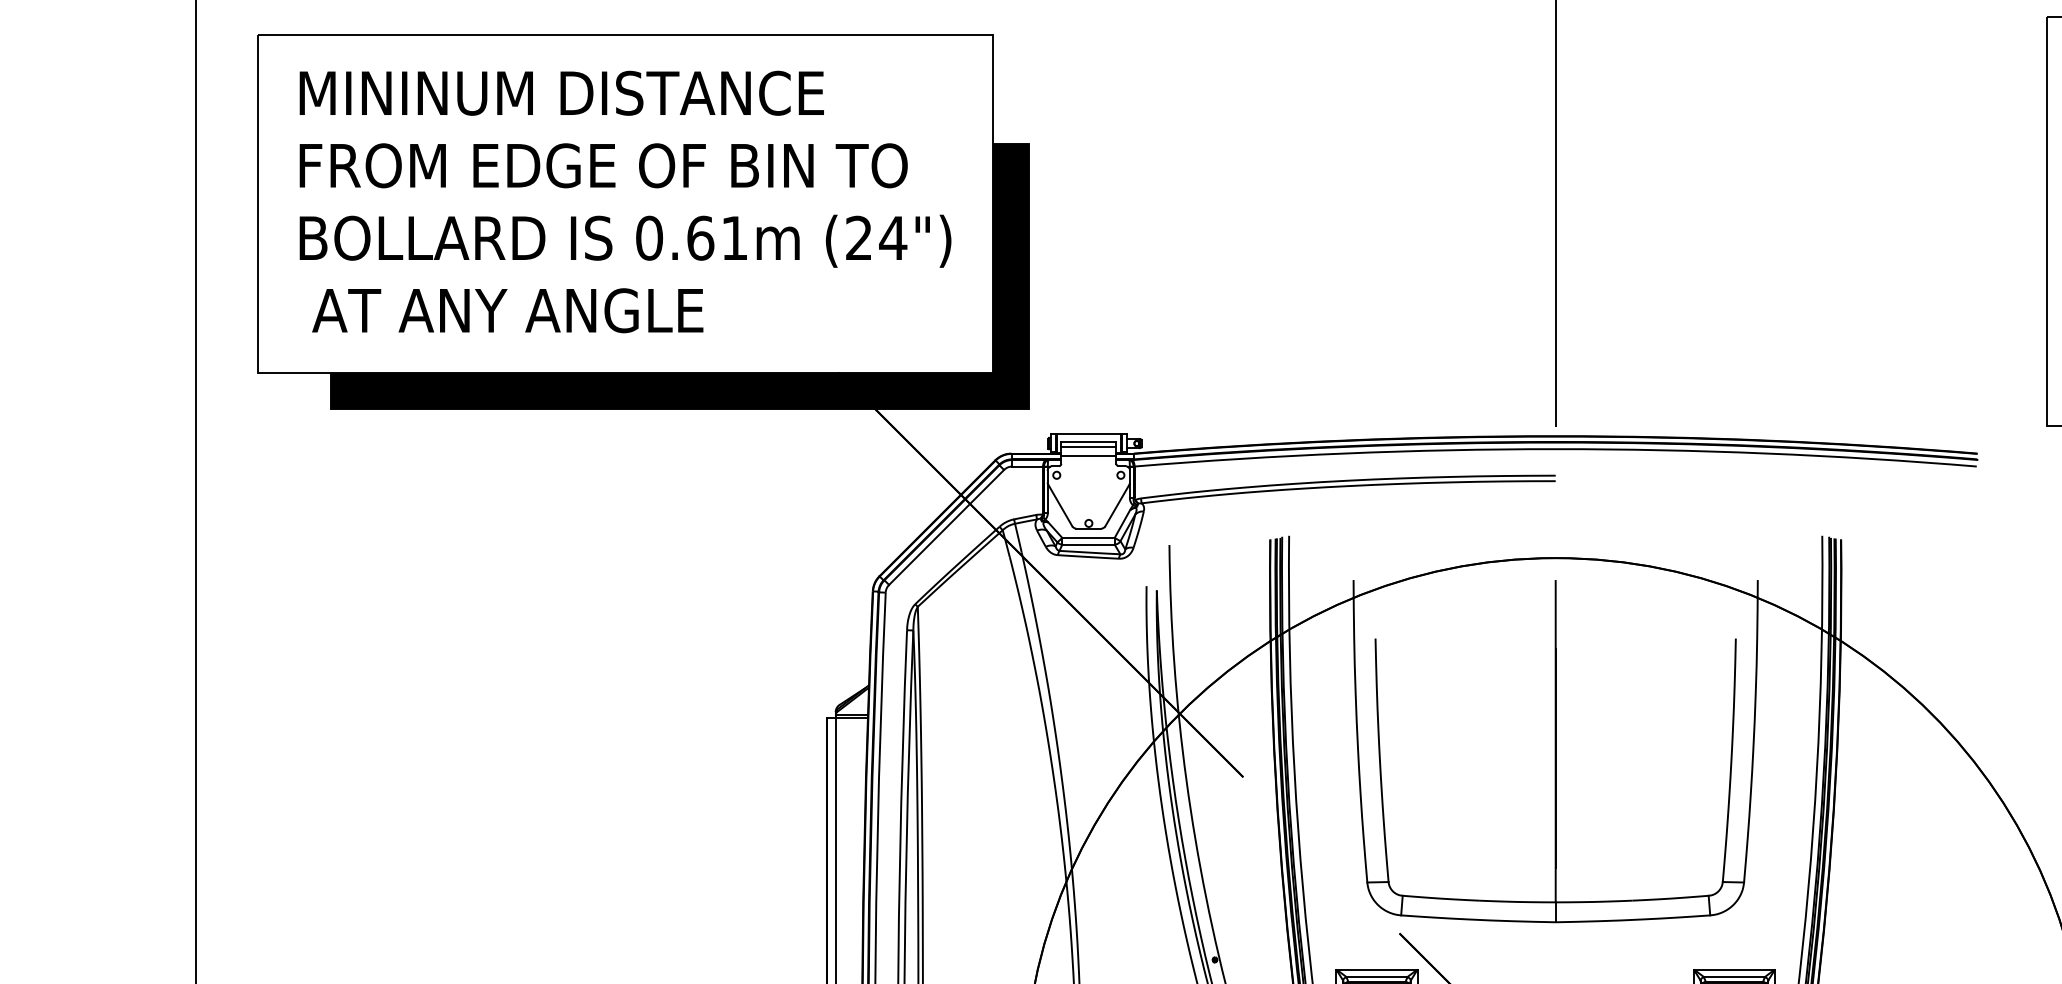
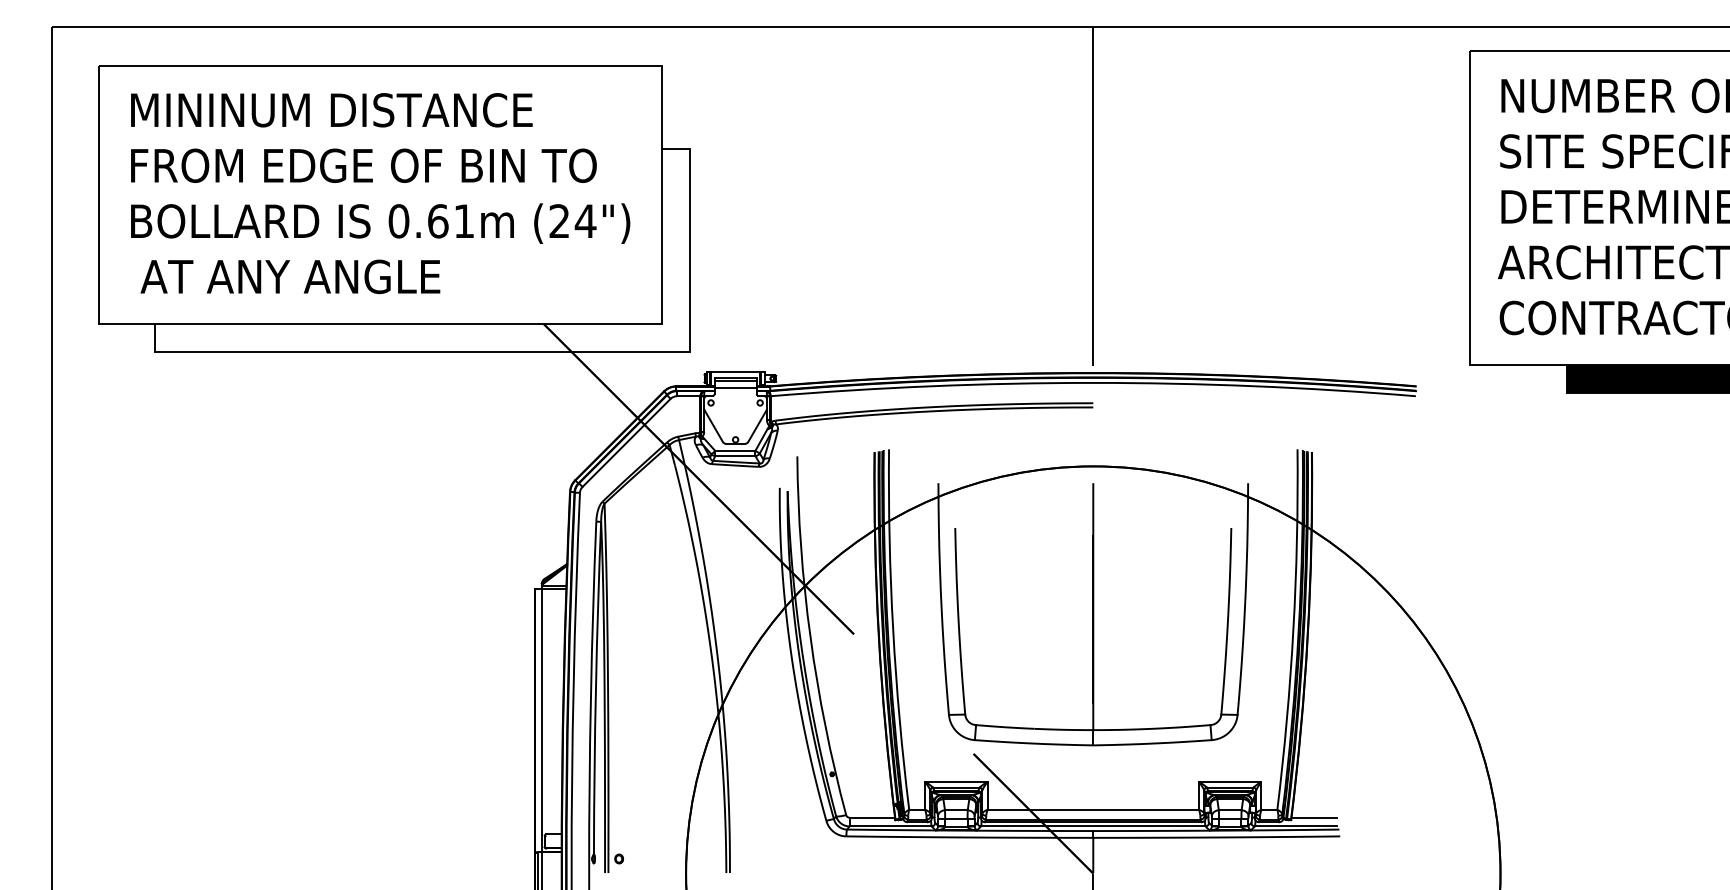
fill: (678, 276) -> (421, 250), removed

